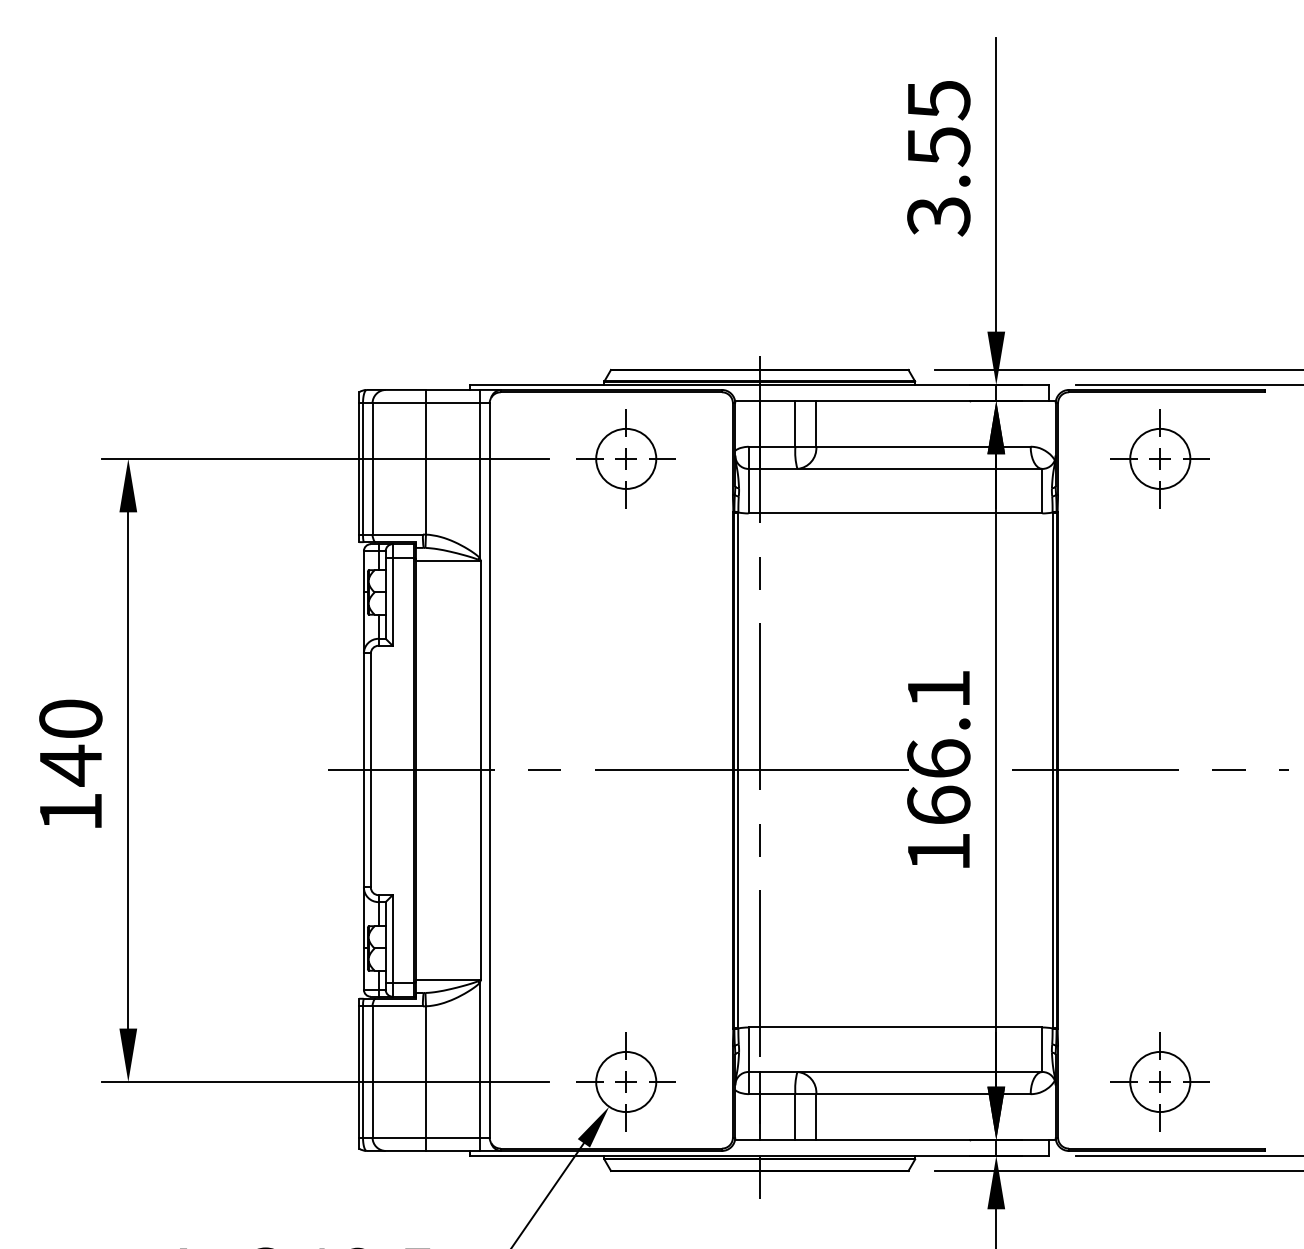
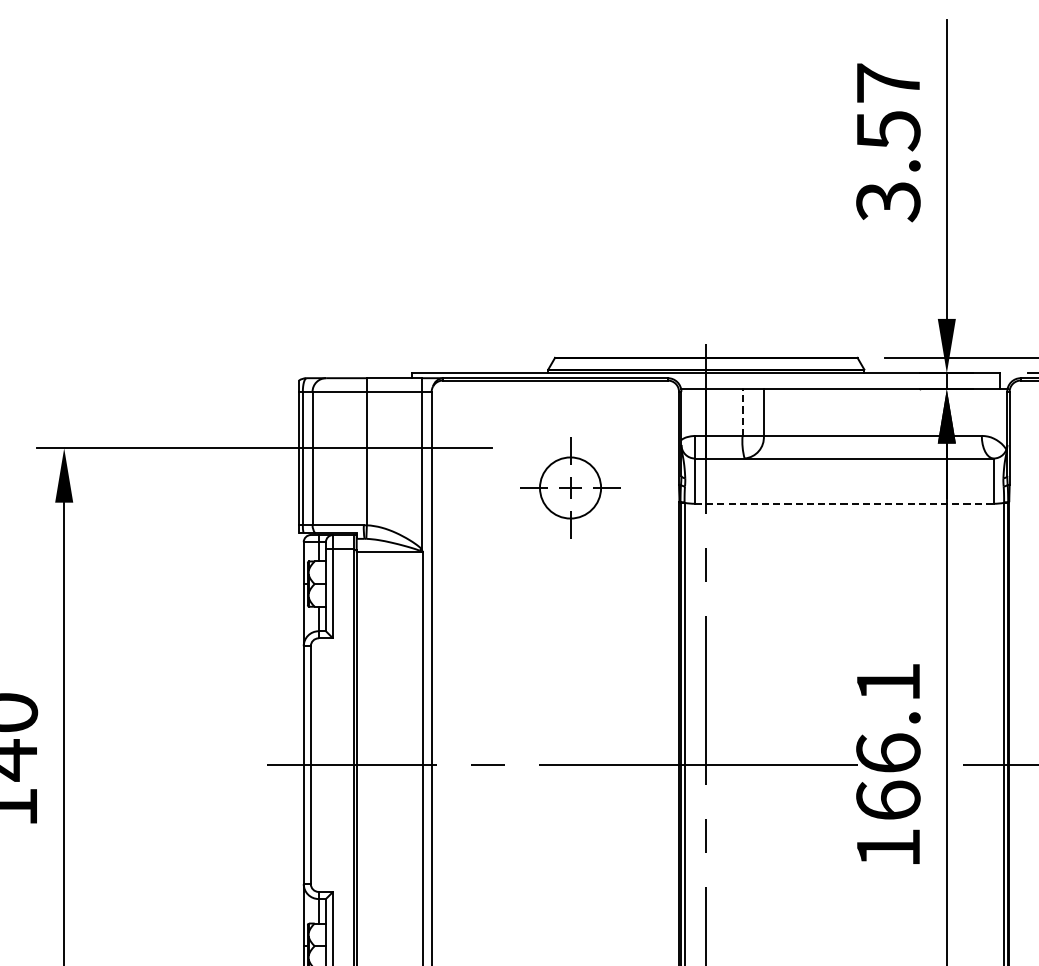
text: (939, 100) -> (889, 83), 3.55 -> 3.57
line: (795, 423) -> (742, 412), solid -> dashed
part: (625, 458) -> (569, 487), moved
line: (895, 513) -> (844, 503), solid -> dashed

